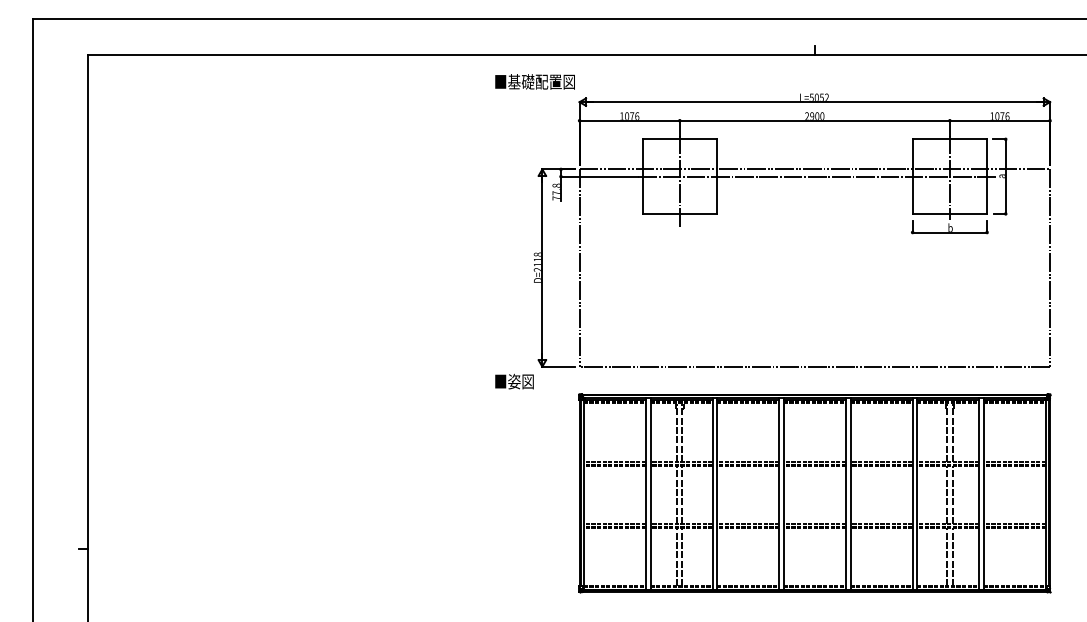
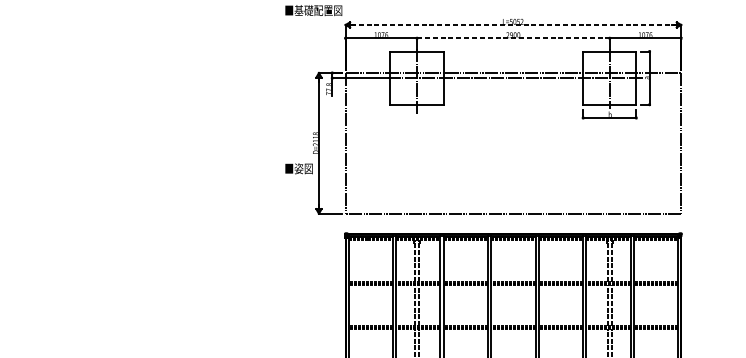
line: (814, 102) -> (513, 25), solid -> dashed
line: (815, 120) -> (513, 38), solid -> dashed
text: (514, 381) -> (299, 168), moved

